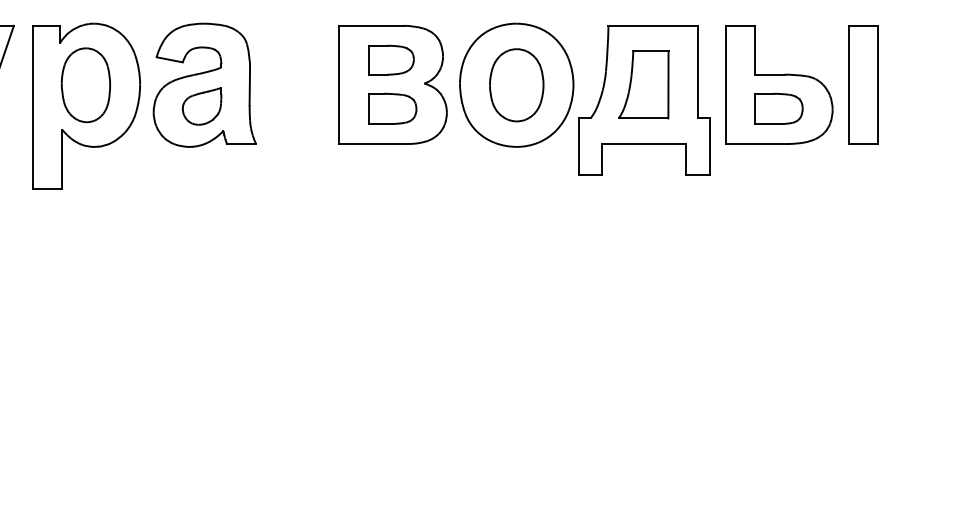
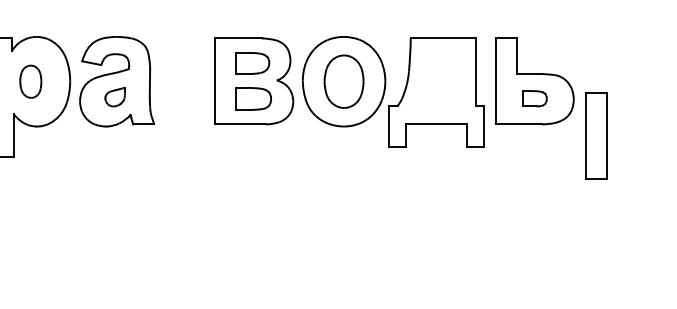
part: (643, 84) -> (436, 81), removed
part: (863, 84) -> (596, 135), moved
part: (85, 85) -> (30, 81), size x0.6
part: (201, 106) -> (114, 97), size x0.7
part: (778, 108) -> (534, 98), size x0.7

